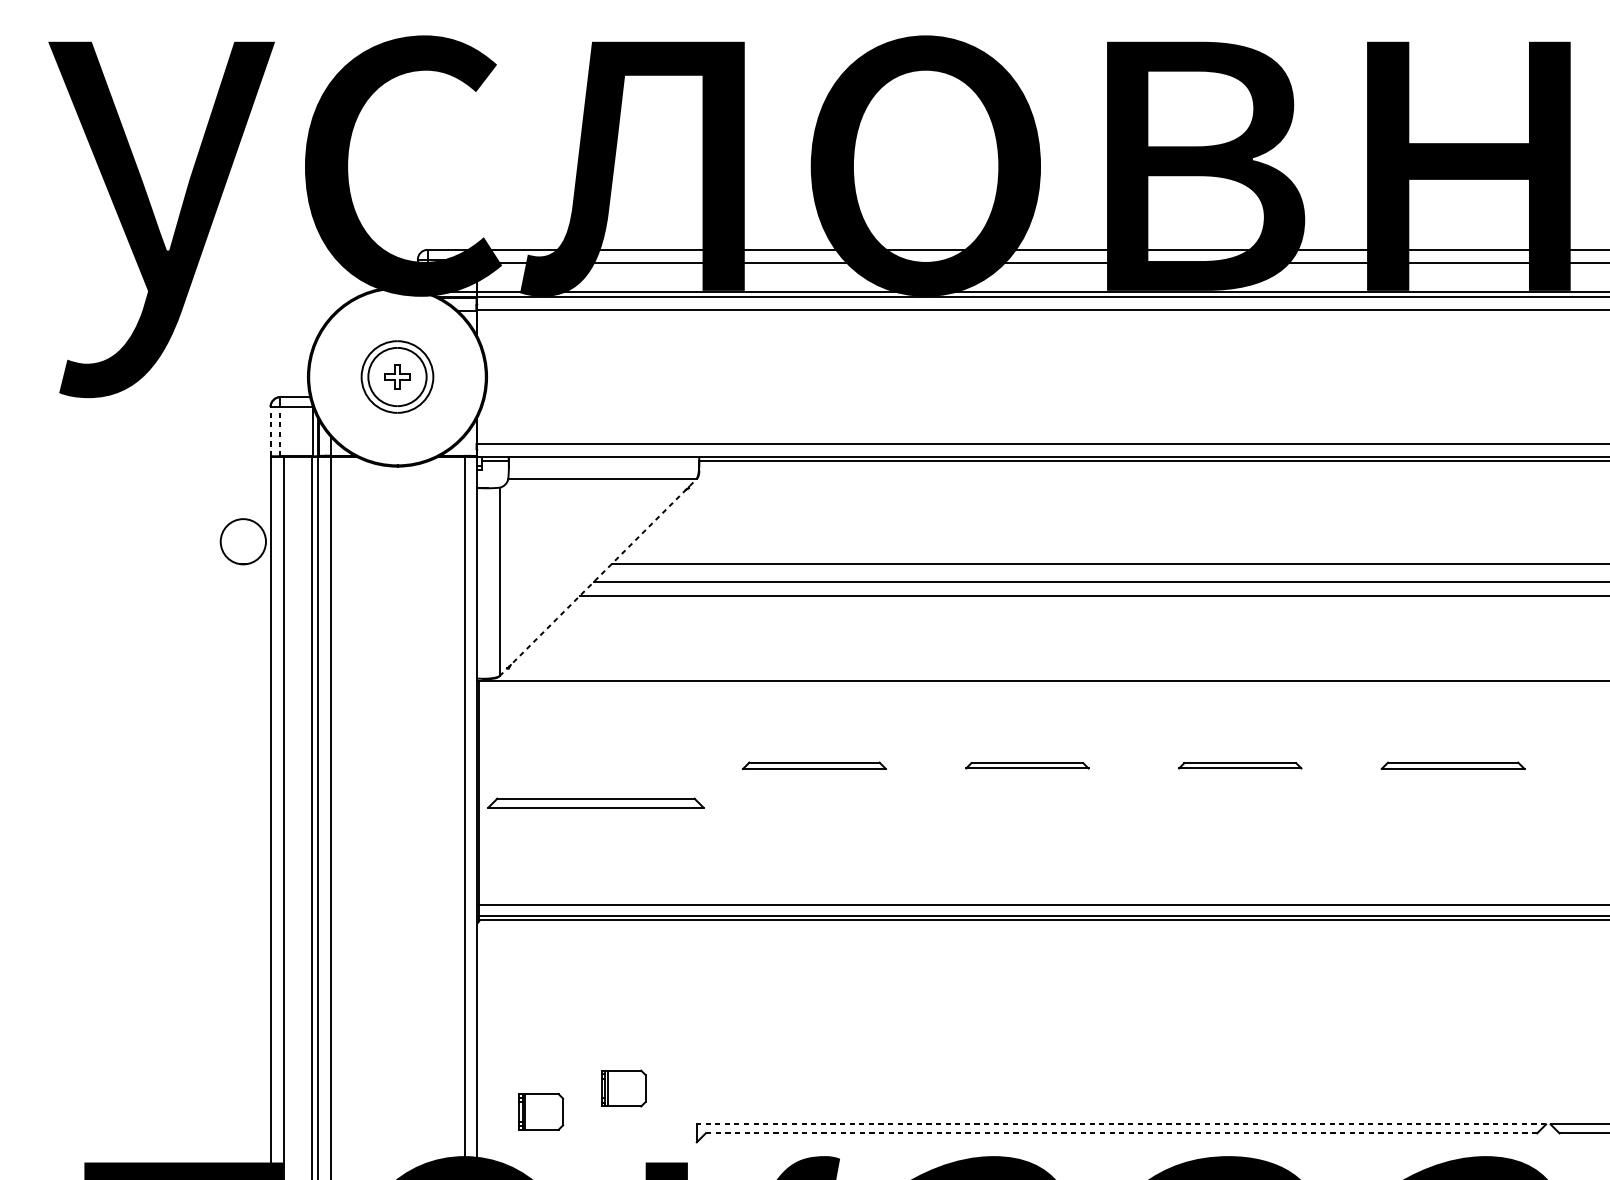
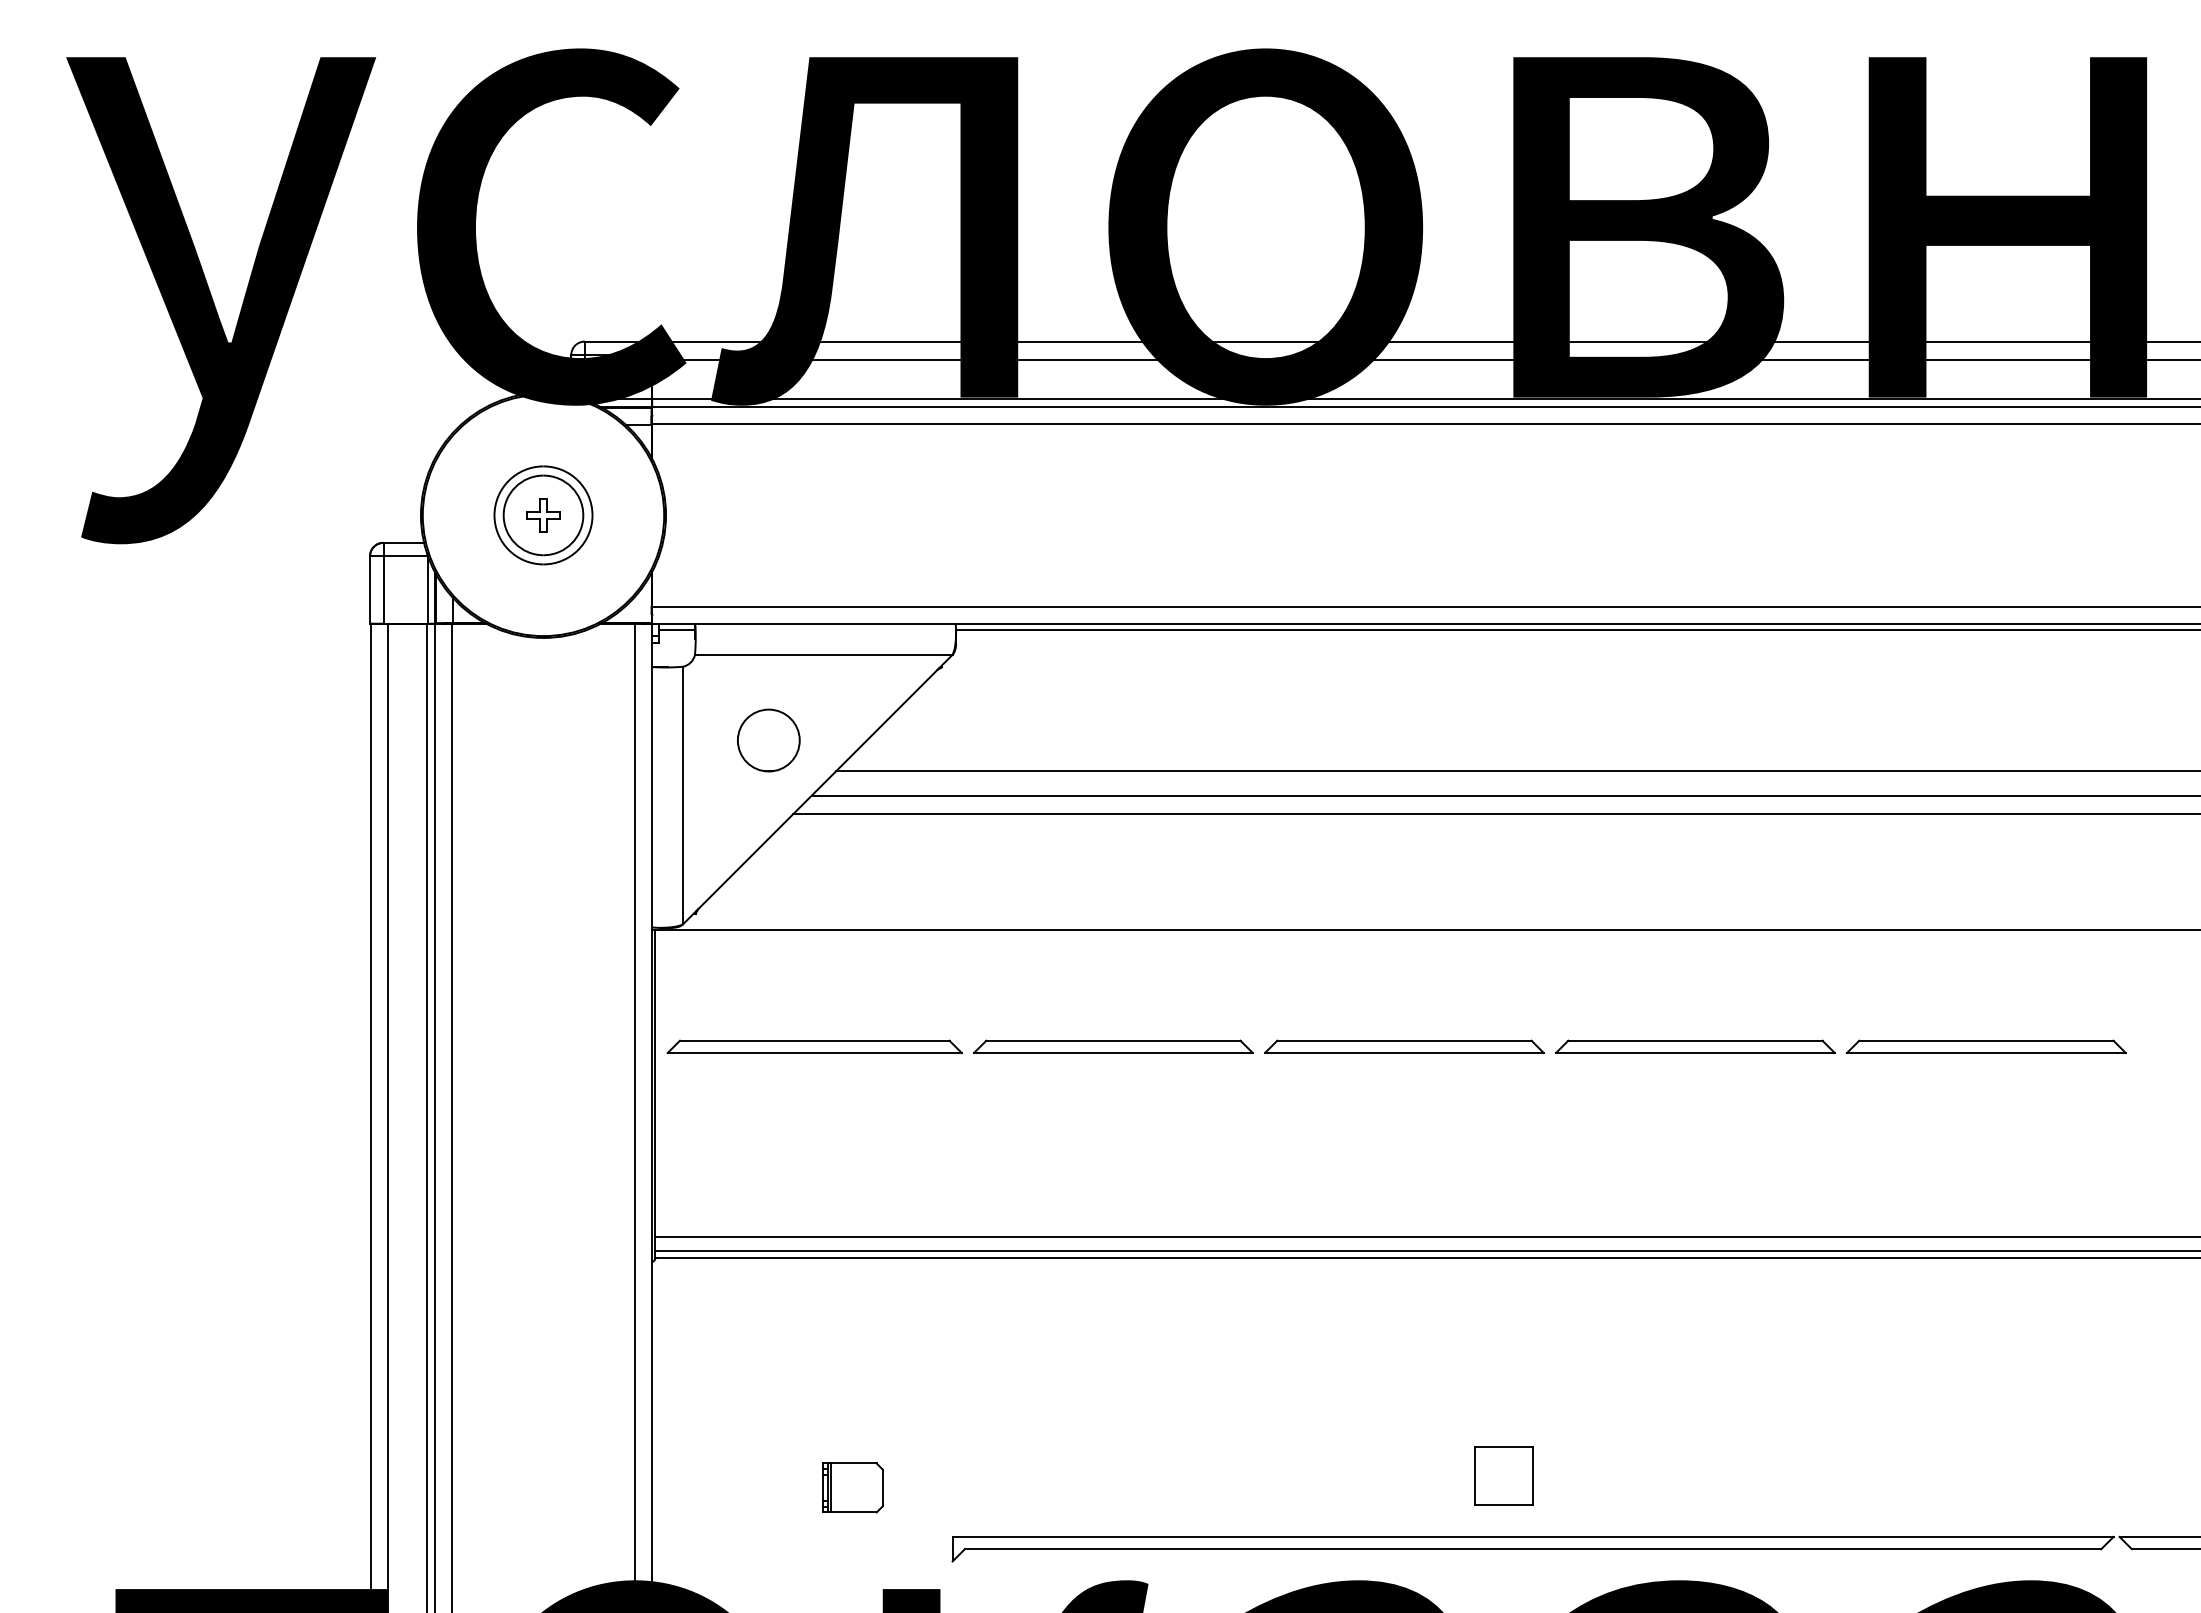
line: (270, 431) -> (370, 589), dashed -> solid
line: (280, 431) -> (383, 590), dashed -> solid
part: (243, 541) -> (768, 740), moved
line: (597, 577) -> (817, 789), dashed -> solid
part: (814, 765) -> (1113, 1046), size x1.43
part: (1027, 765) -> (1404, 1046), size x1.67
part: (1240, 765) -> (1695, 1046), size x1.67
part: (1453, 765) -> (1986, 1046), size x1.43
part: (595, 802) -> (814, 1046), moved
part: (1099, 1079) -> (1503, 1475), added
part: (540, 1111) -> (739, 1519), removed
line: (1121, 1124) -> (1532, 1536), dashed -> solid
line: (1121, 1133) -> (1532, 1549), dashed -> solid

